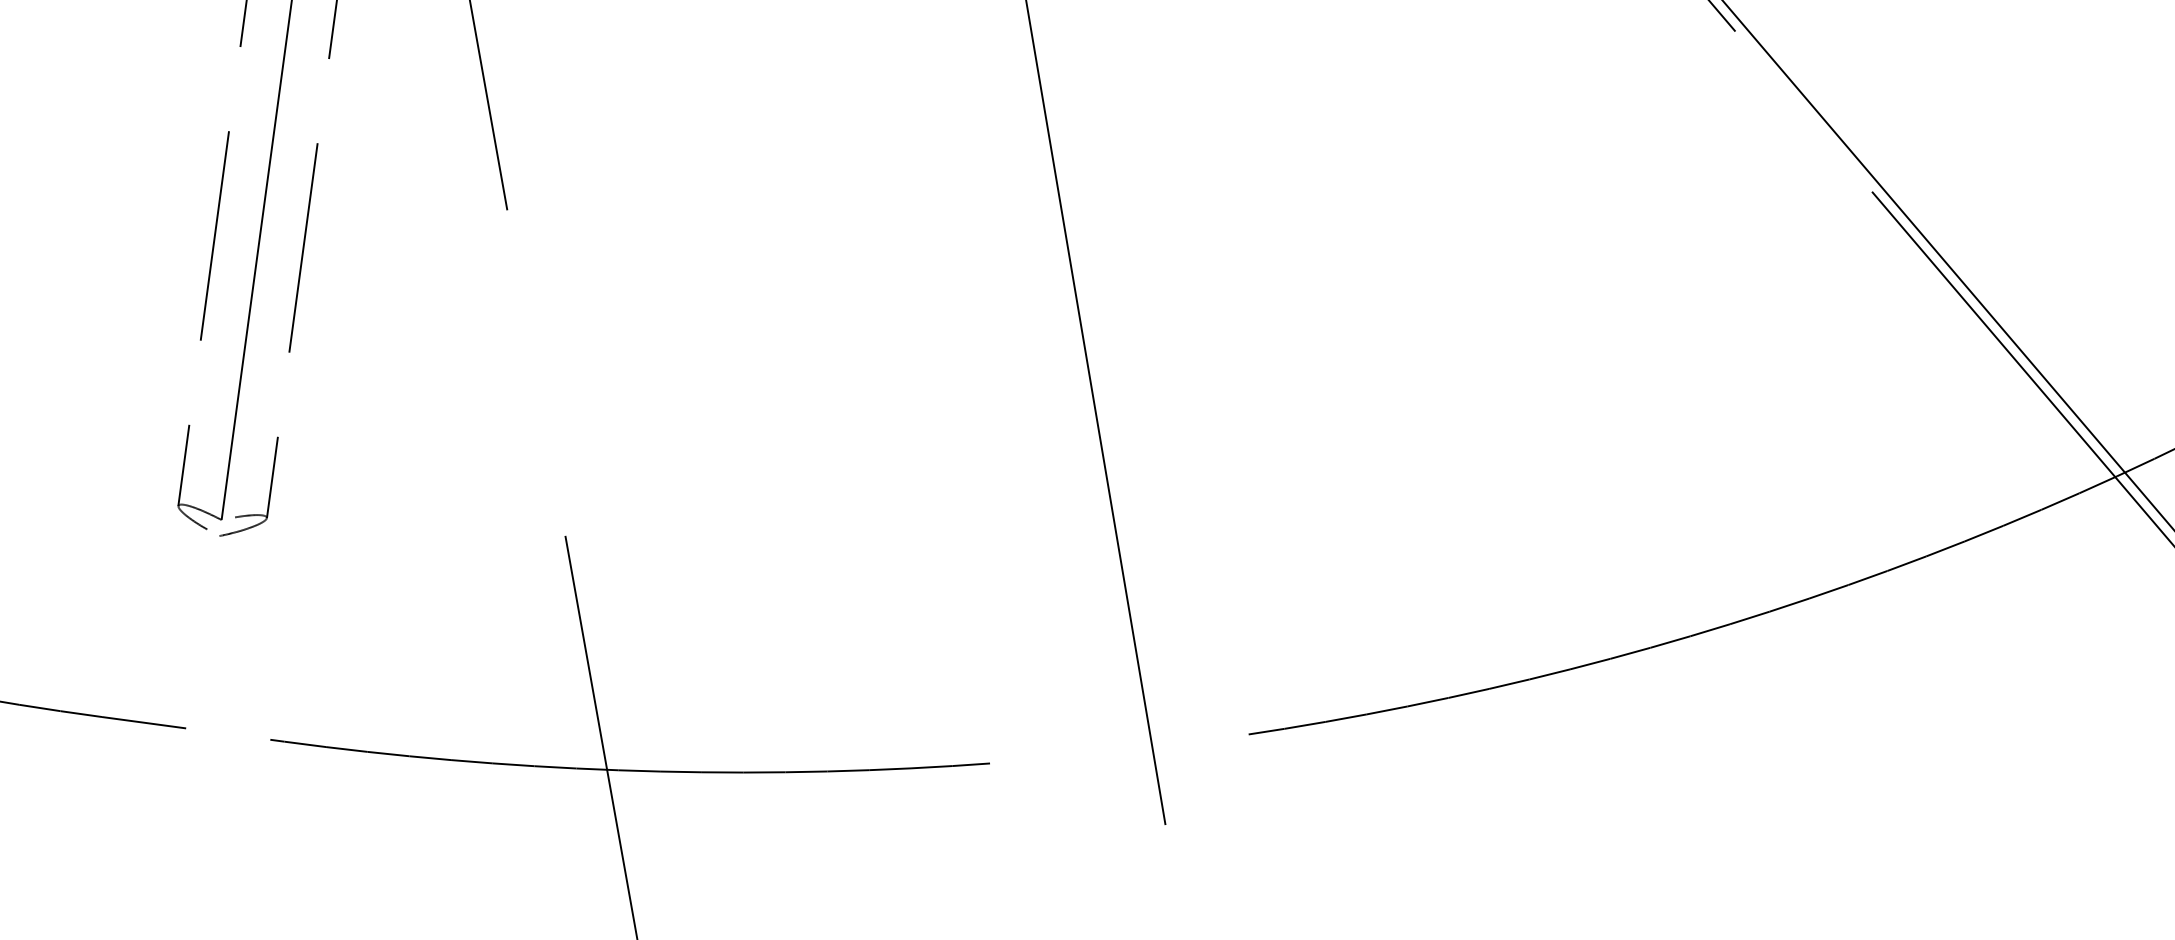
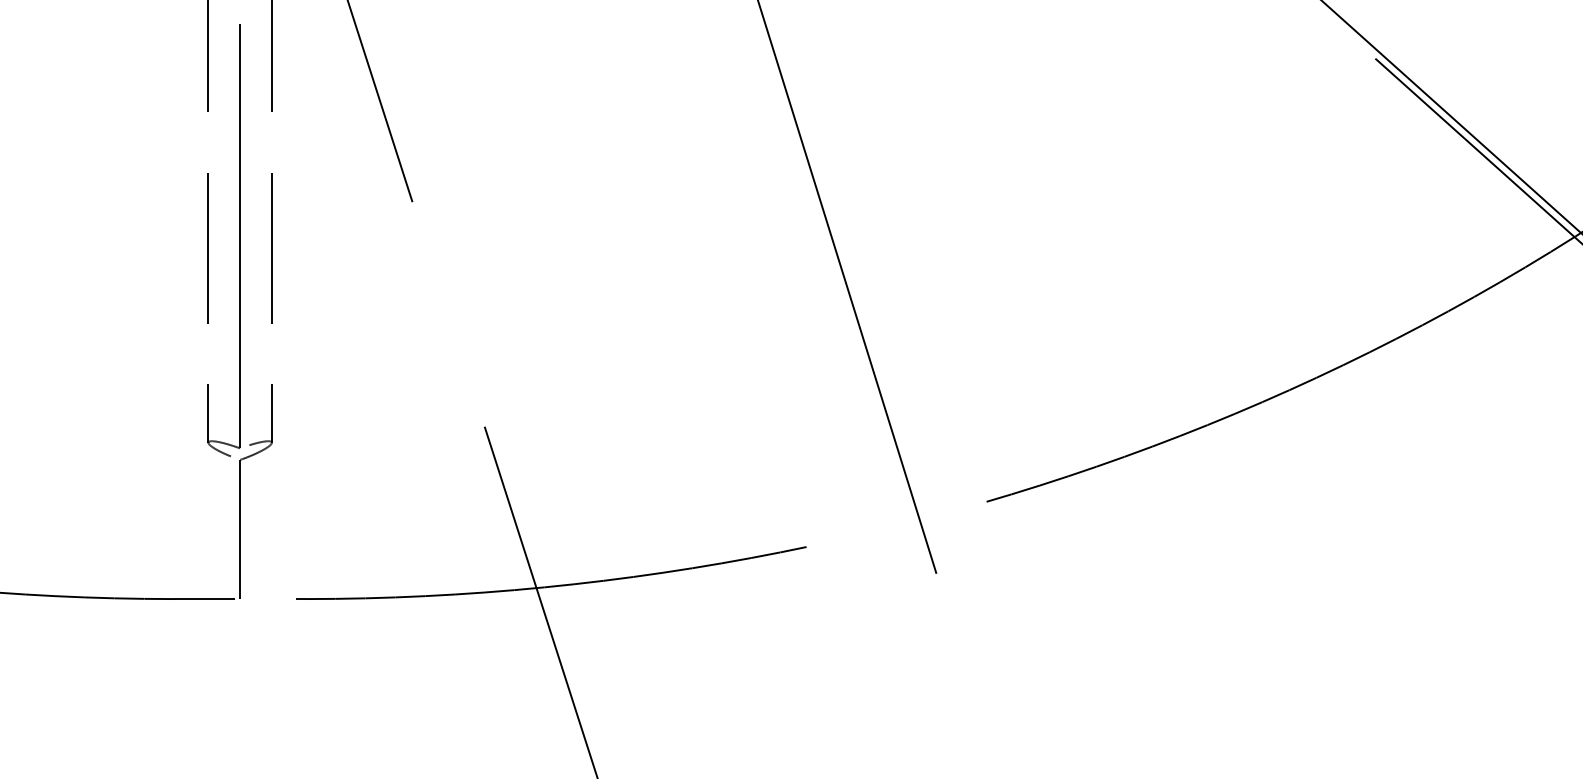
line: (206, 632) -> (240, 529), added

